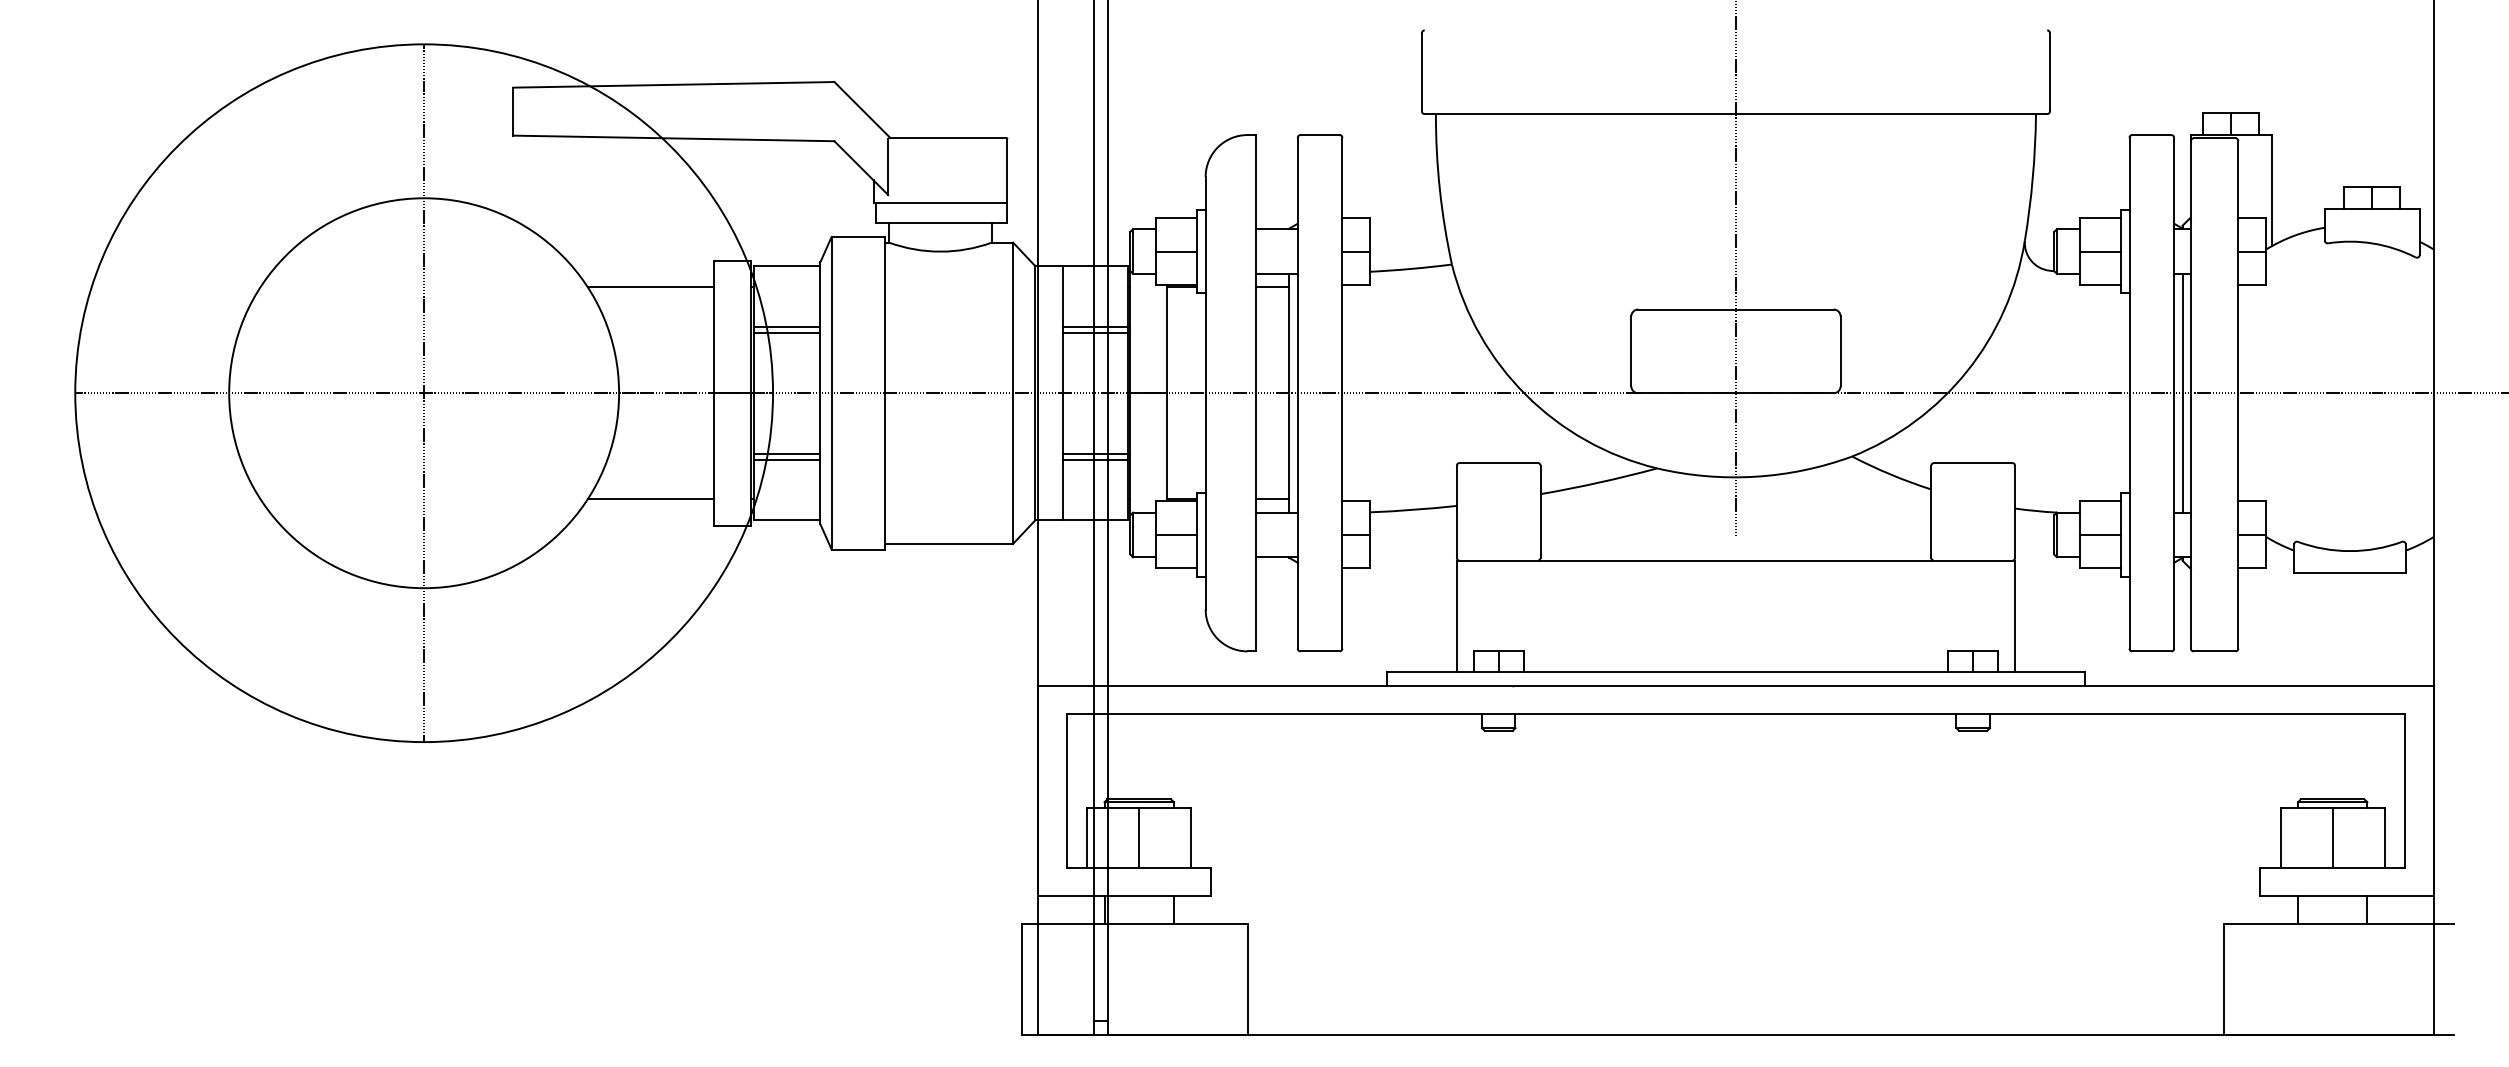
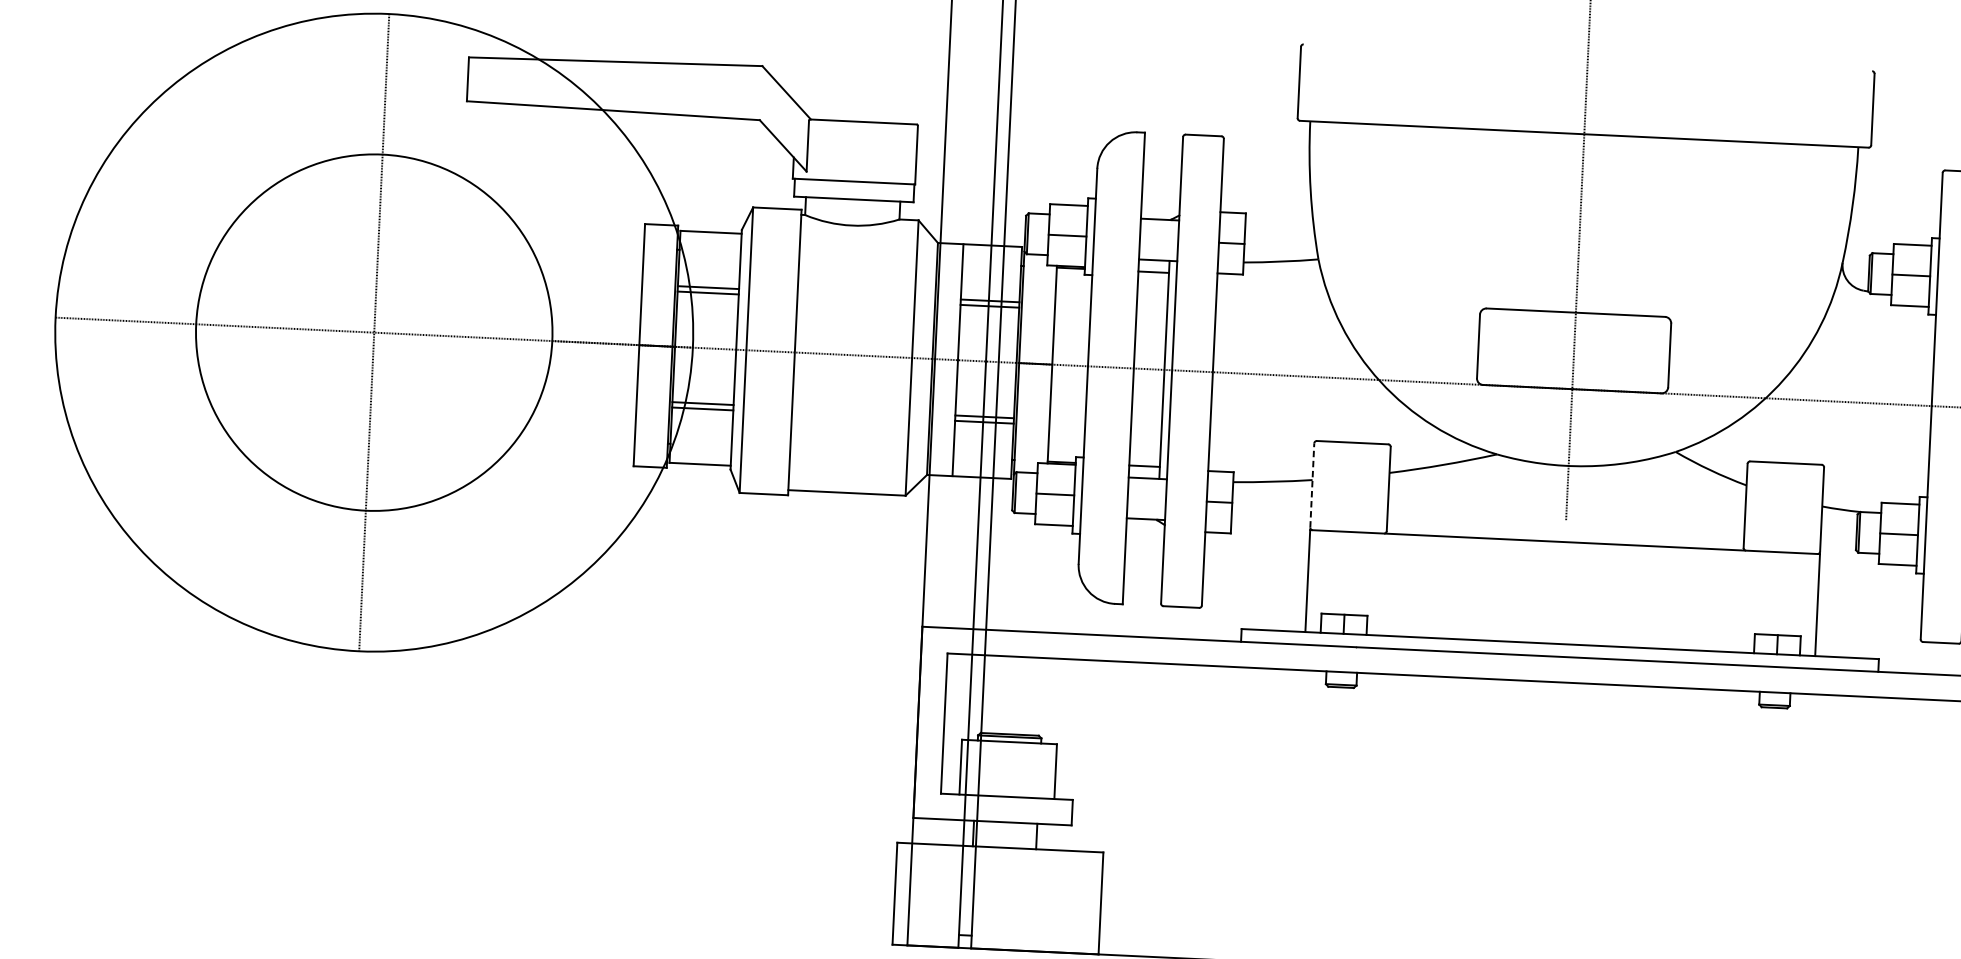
line: (650, 287) -> (585, 245), removed
line: (650, 499) -> (576, 439), removed
line: (1456, 511) -> (1311, 485), solid -> dashed
line: (1139, 837) -> (1008, 769), removed

